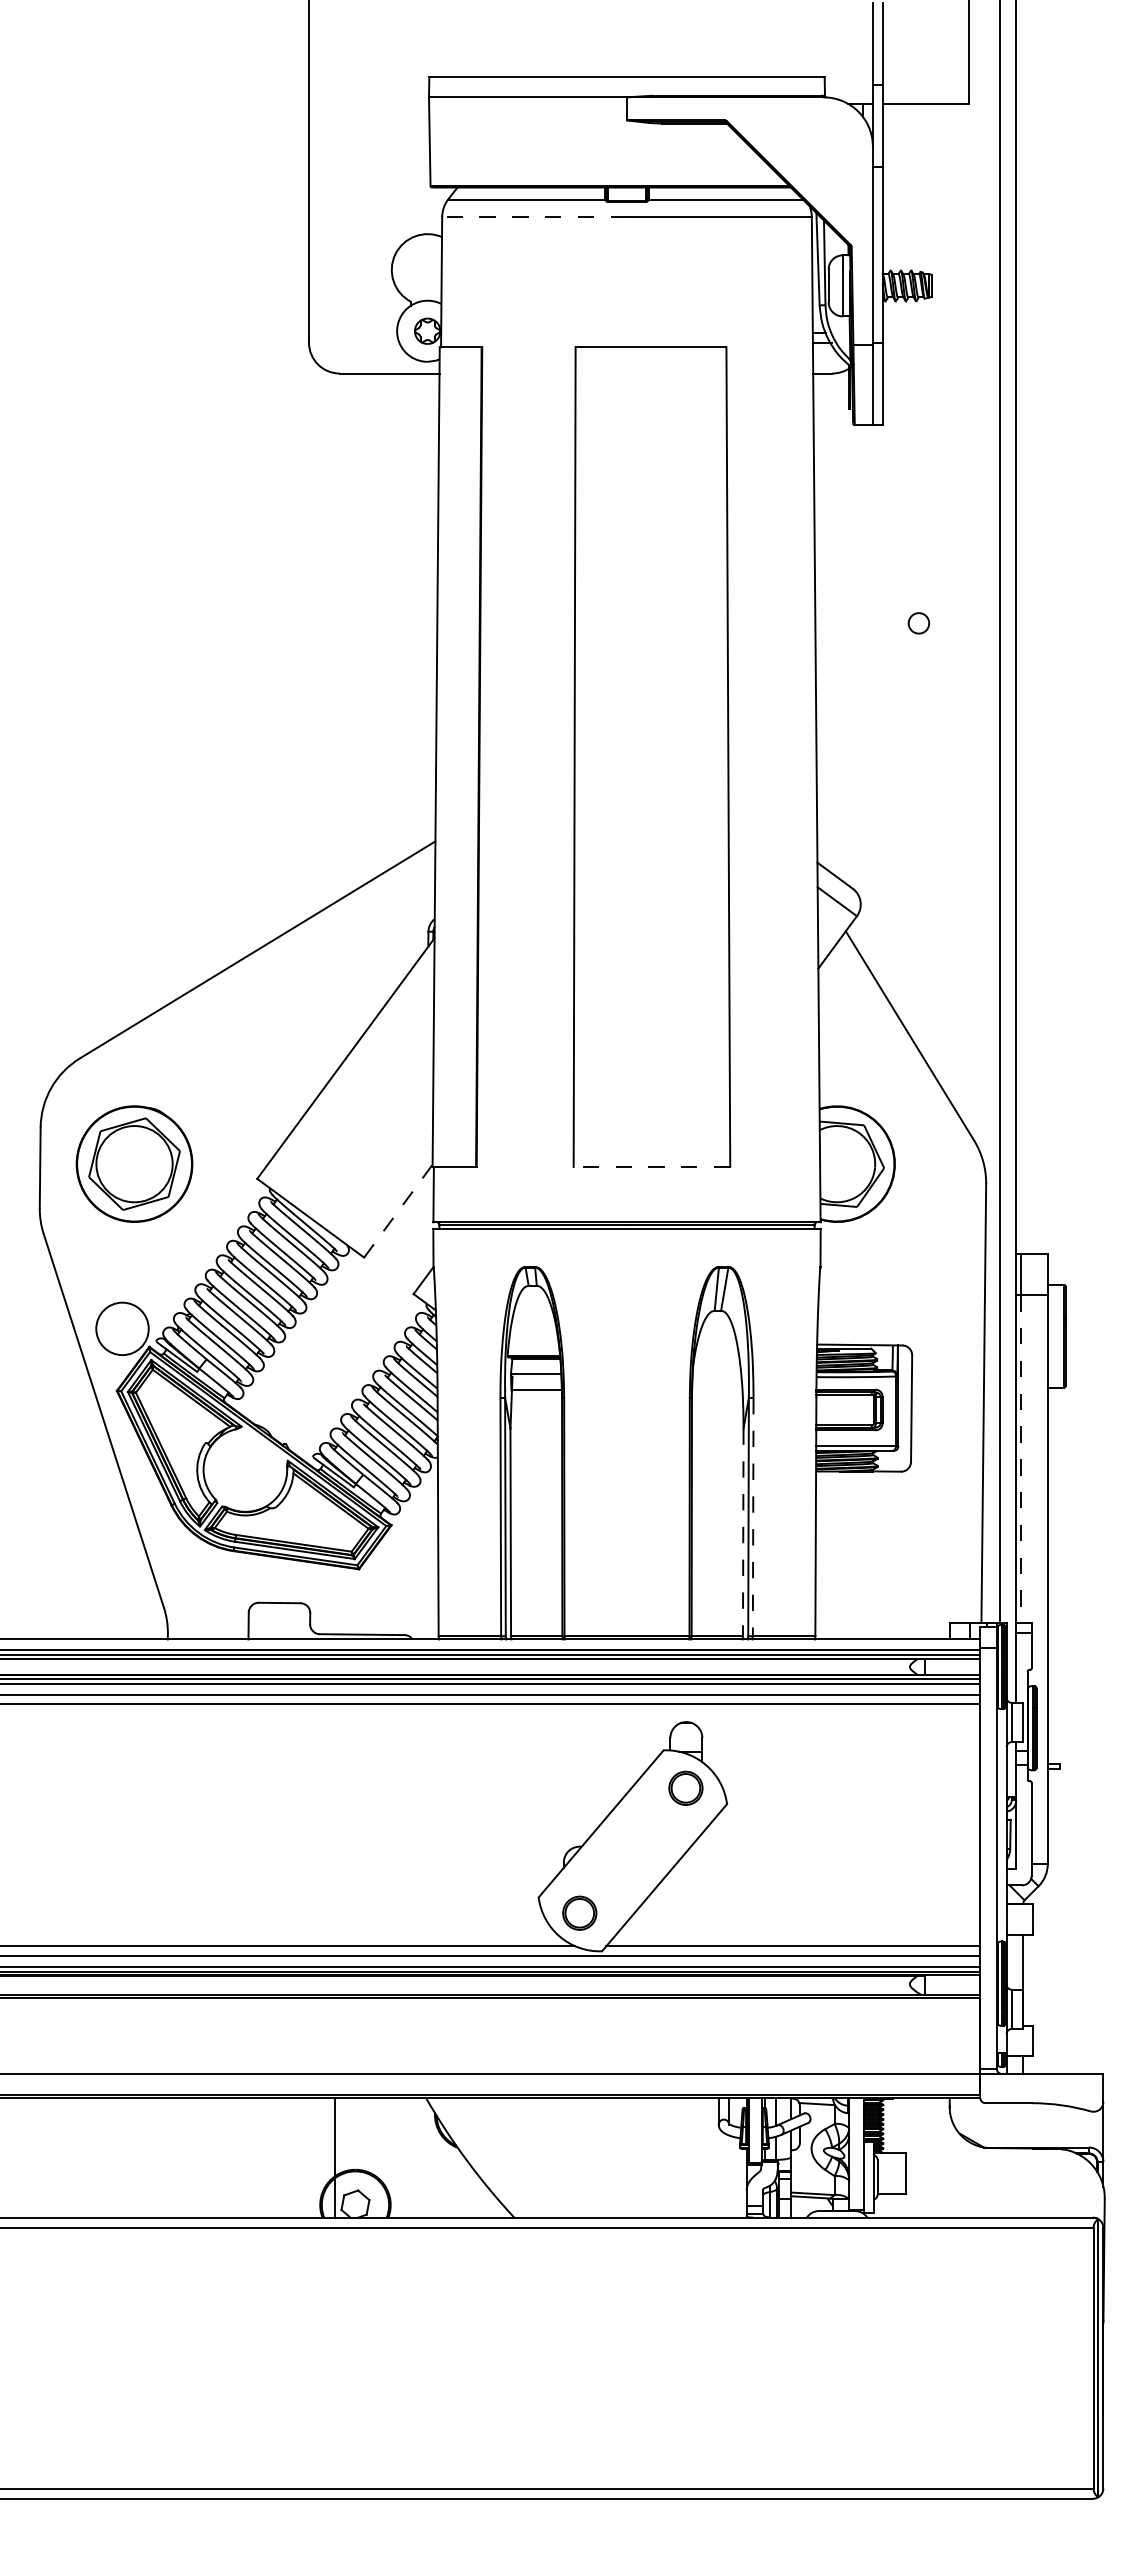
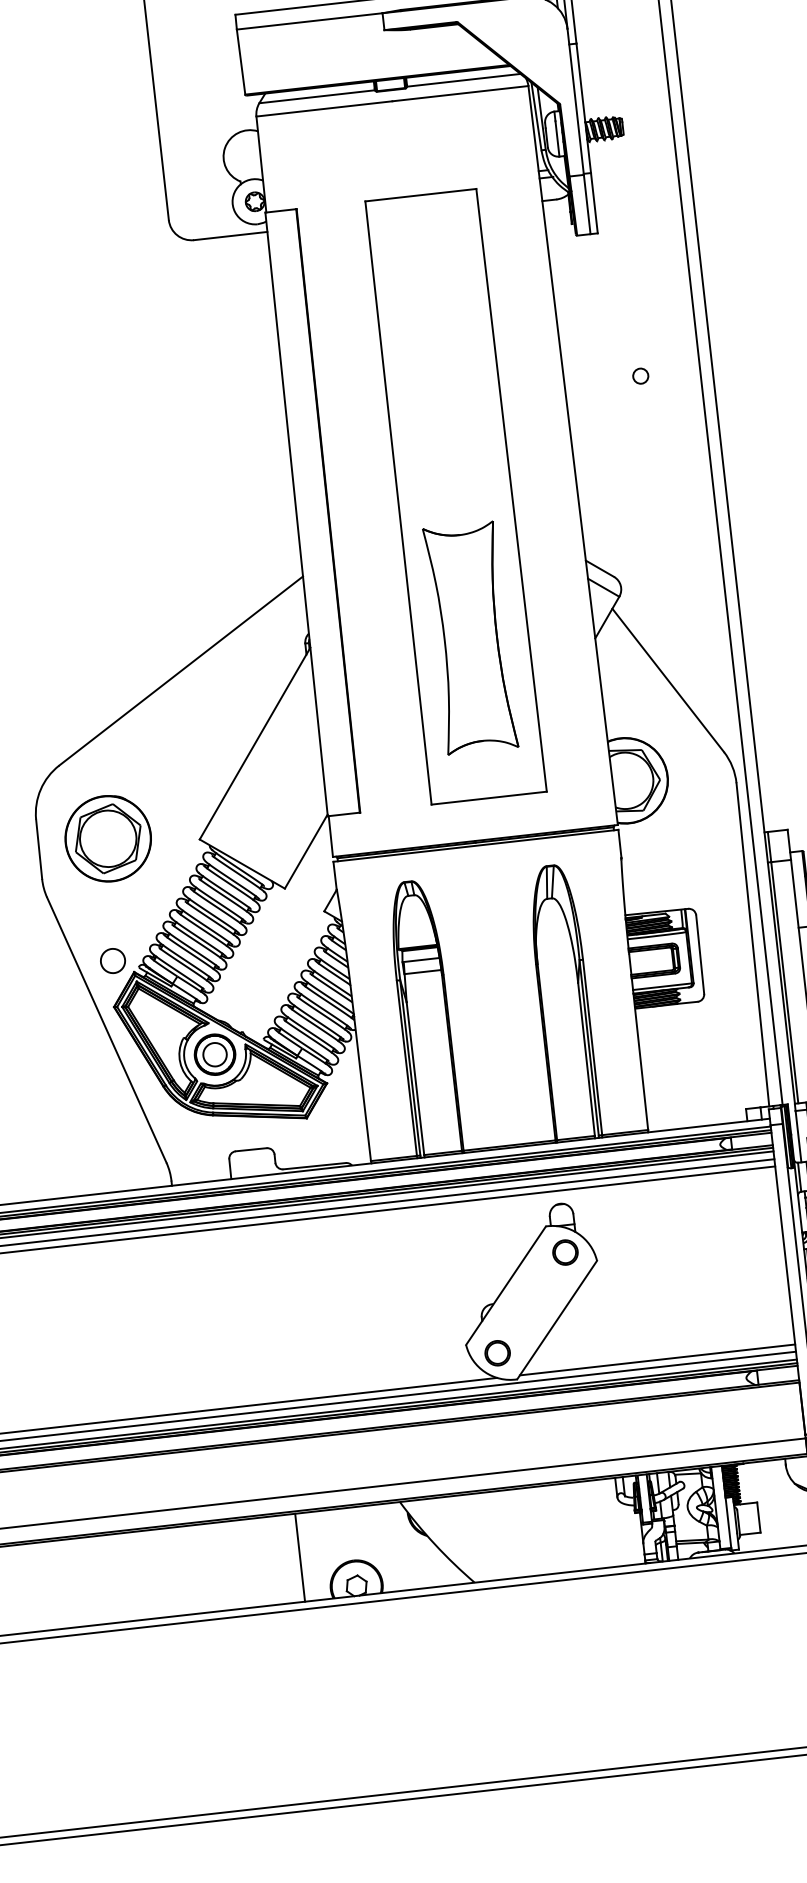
line: (534, 217) -> (324, 109), dashed -> solid
part: (650, 949) -> (470, 638), added
line: (651, 1166) -> (488, 797), dashed -> solid
line: (398, 1211) -> (306, 851), dashed -> solid
circle: (122, 1328) -> (112, 960), size x0.62
line: (1020, 1459) -> (784, 983), dashed -> solid
part: (245, 1469) -> (215, 1054), added
line: (753, 1517) -> (592, 1047), dashed -> solid
line: (743, 1532) -> (586, 1059), dashed -> solid
line: (334, 2157) -> (299, 1557), moved

